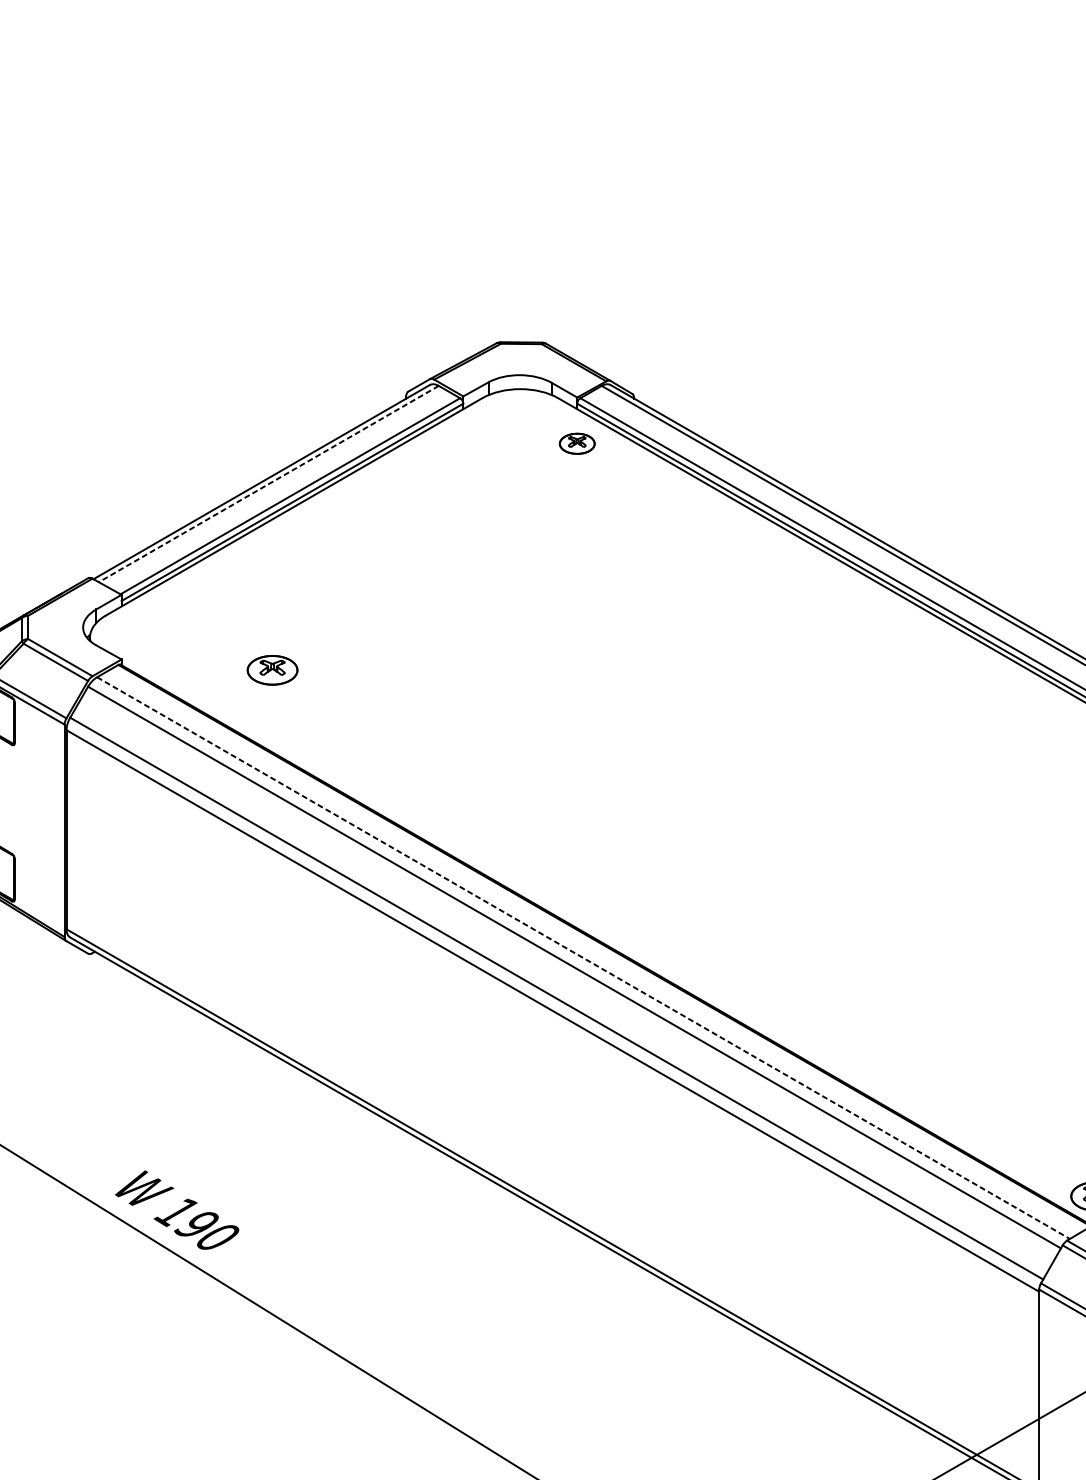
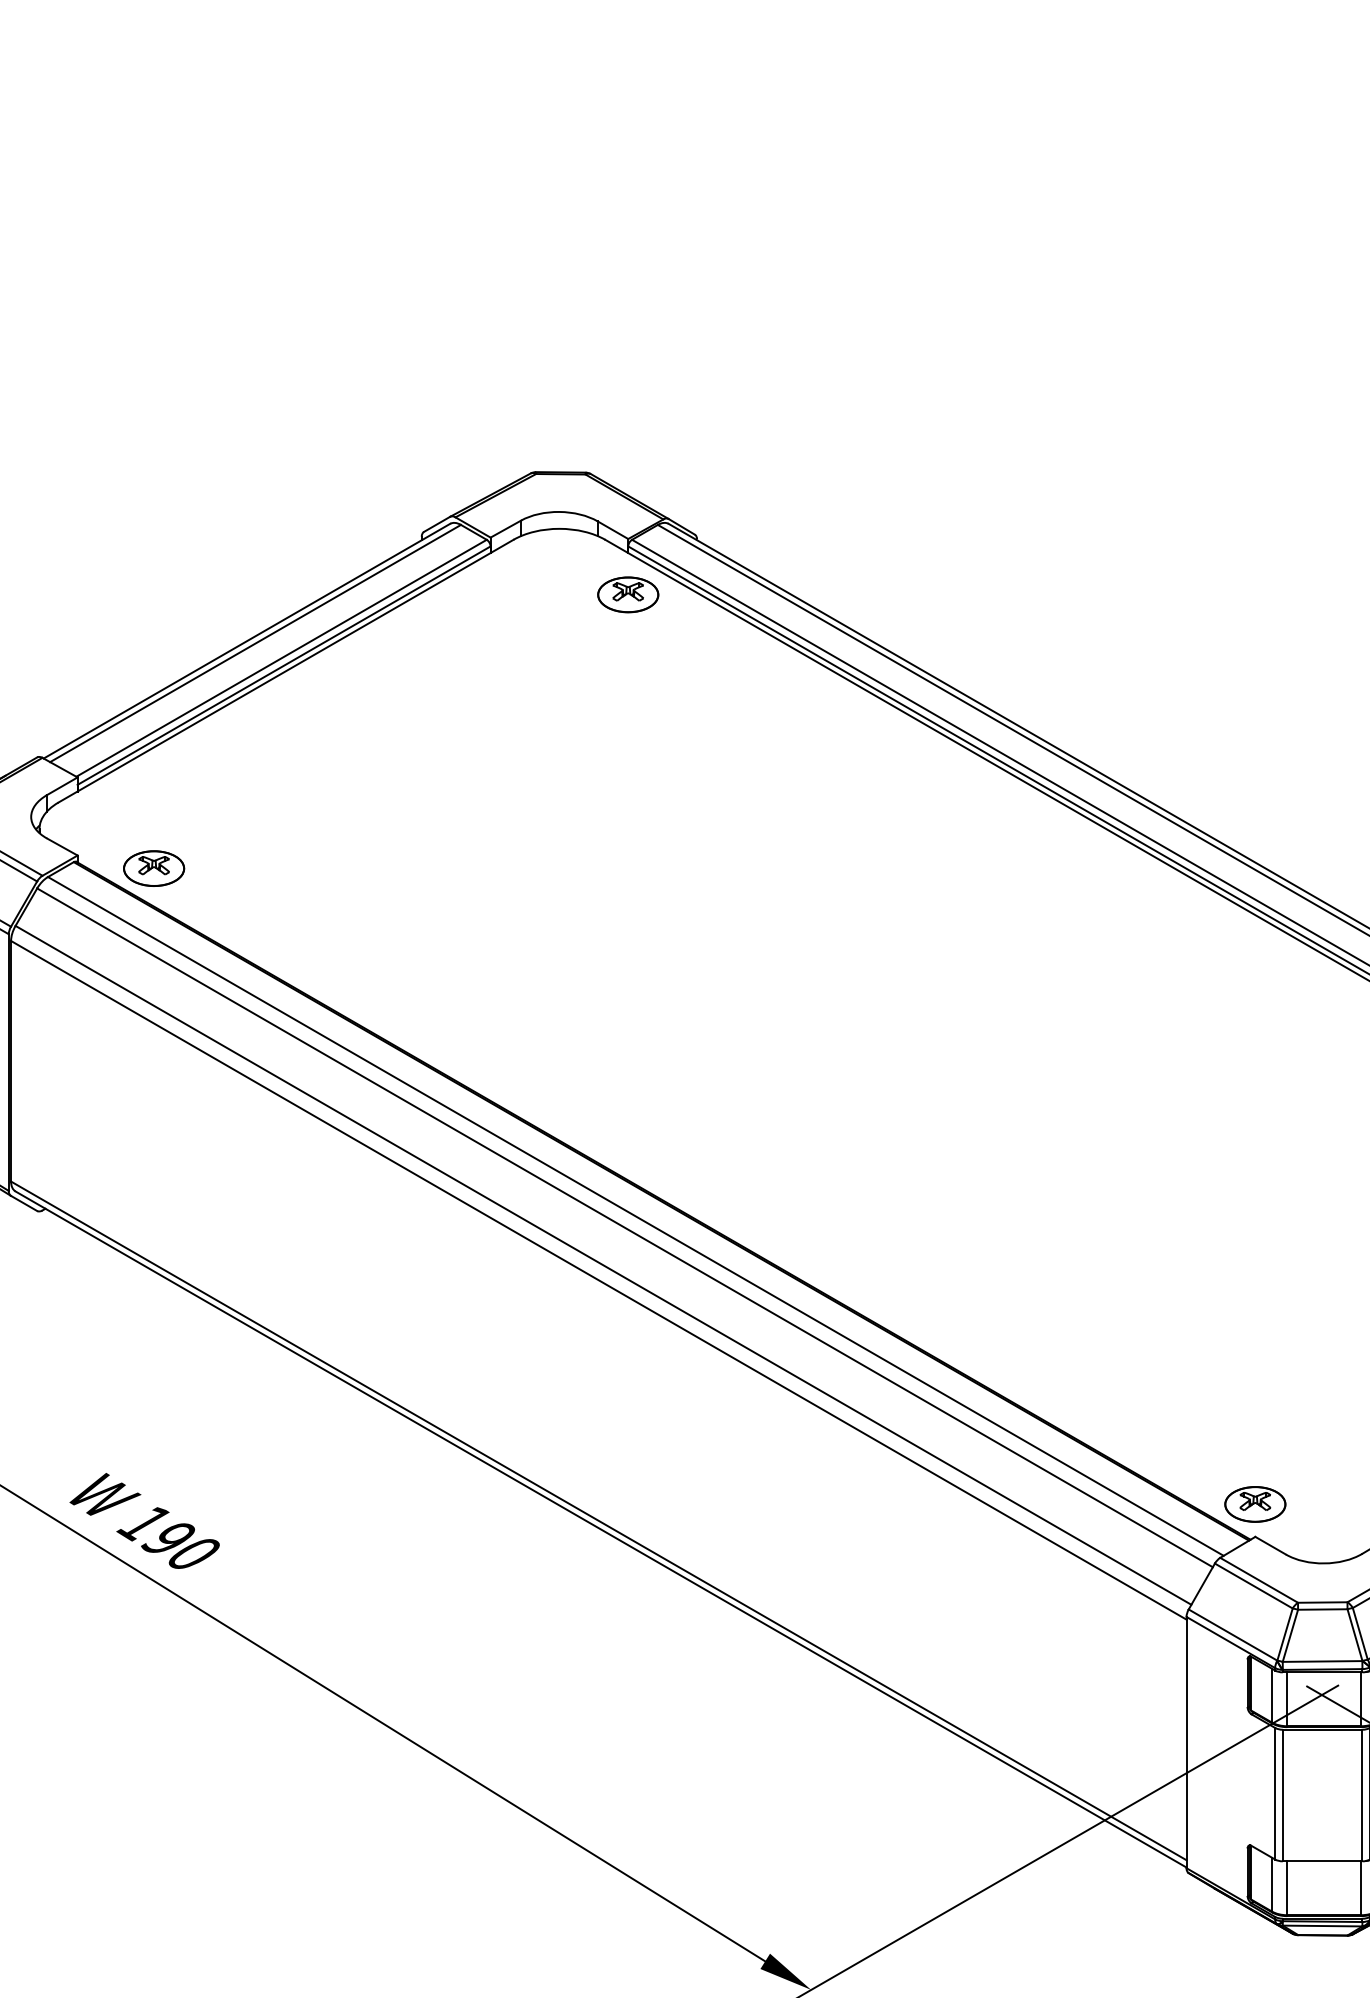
part: (577, 443) -> (628, 594), size x1.43
line: (268, 484) -> (255, 643), dashed -> solid
part: (272, 670) -> (154, 868), moved
line: (583, 958) -> (635, 1216), dashed -> solid

